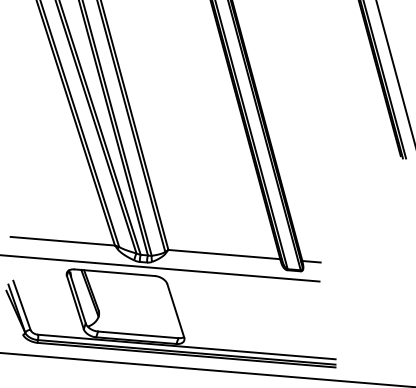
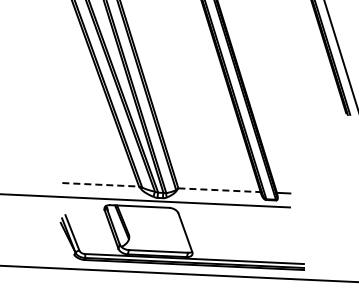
line: (63, 240) -> (101, 184), solid -> dashed
line: (225, 254) -> (220, 190), solid -> dashed

